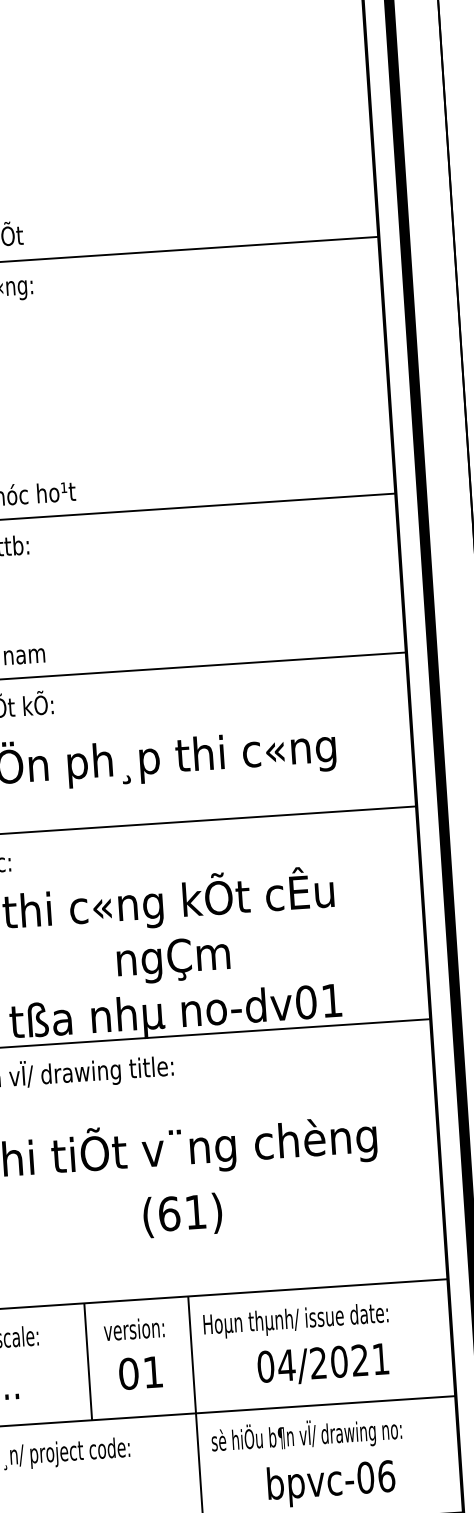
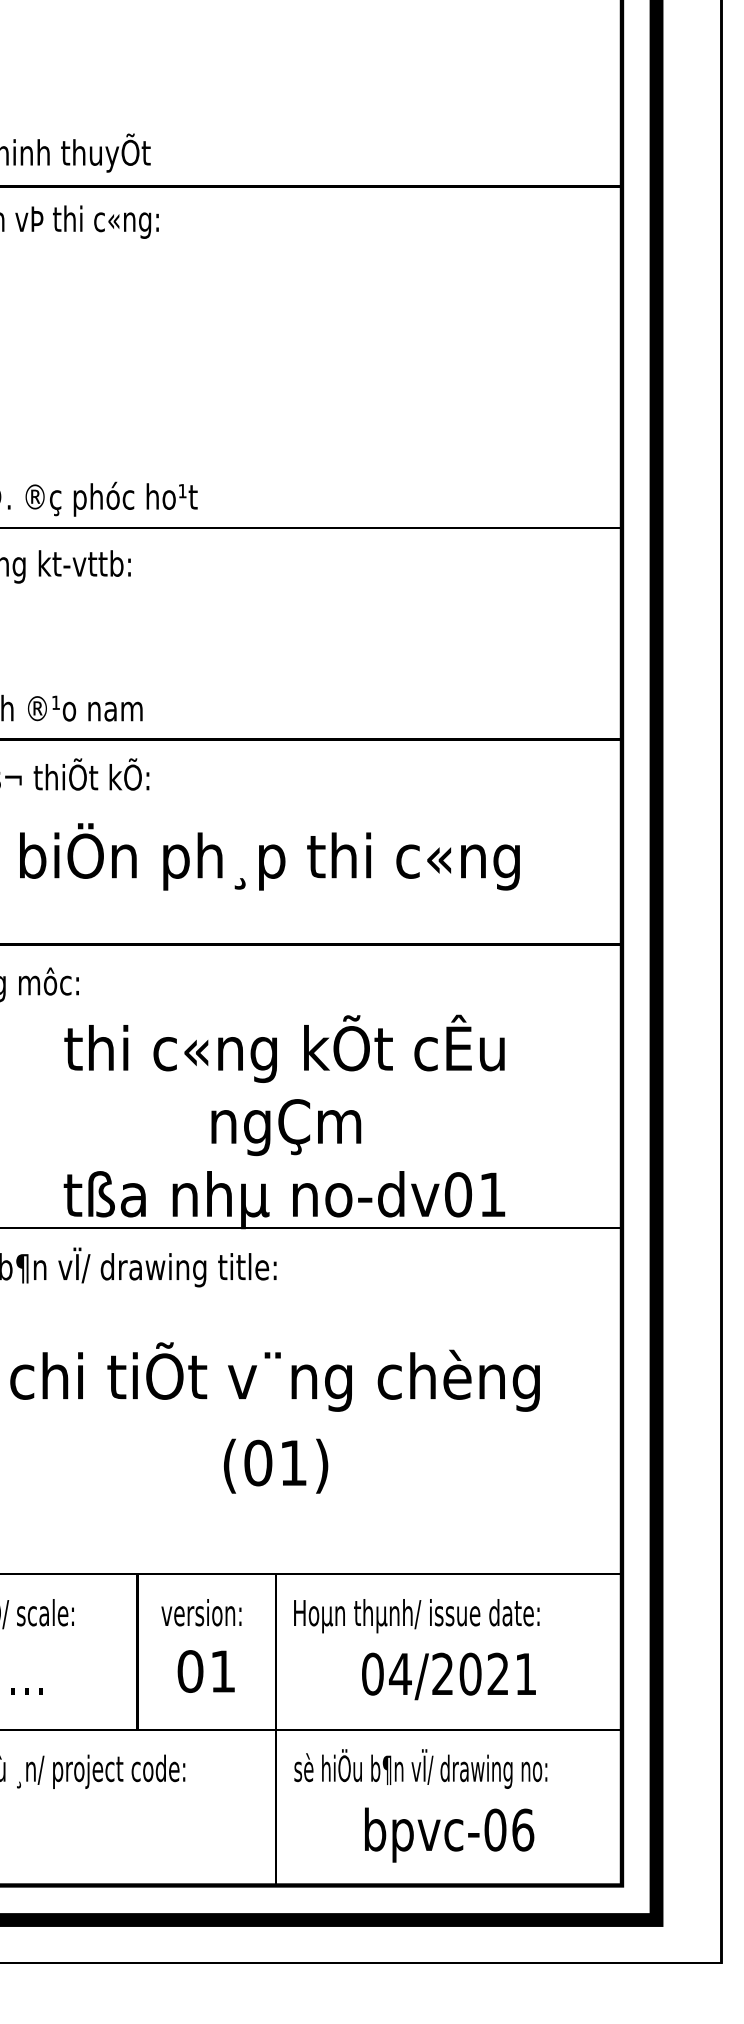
text: (169, 1213) -> (258, 1462), (61) -> (01)

